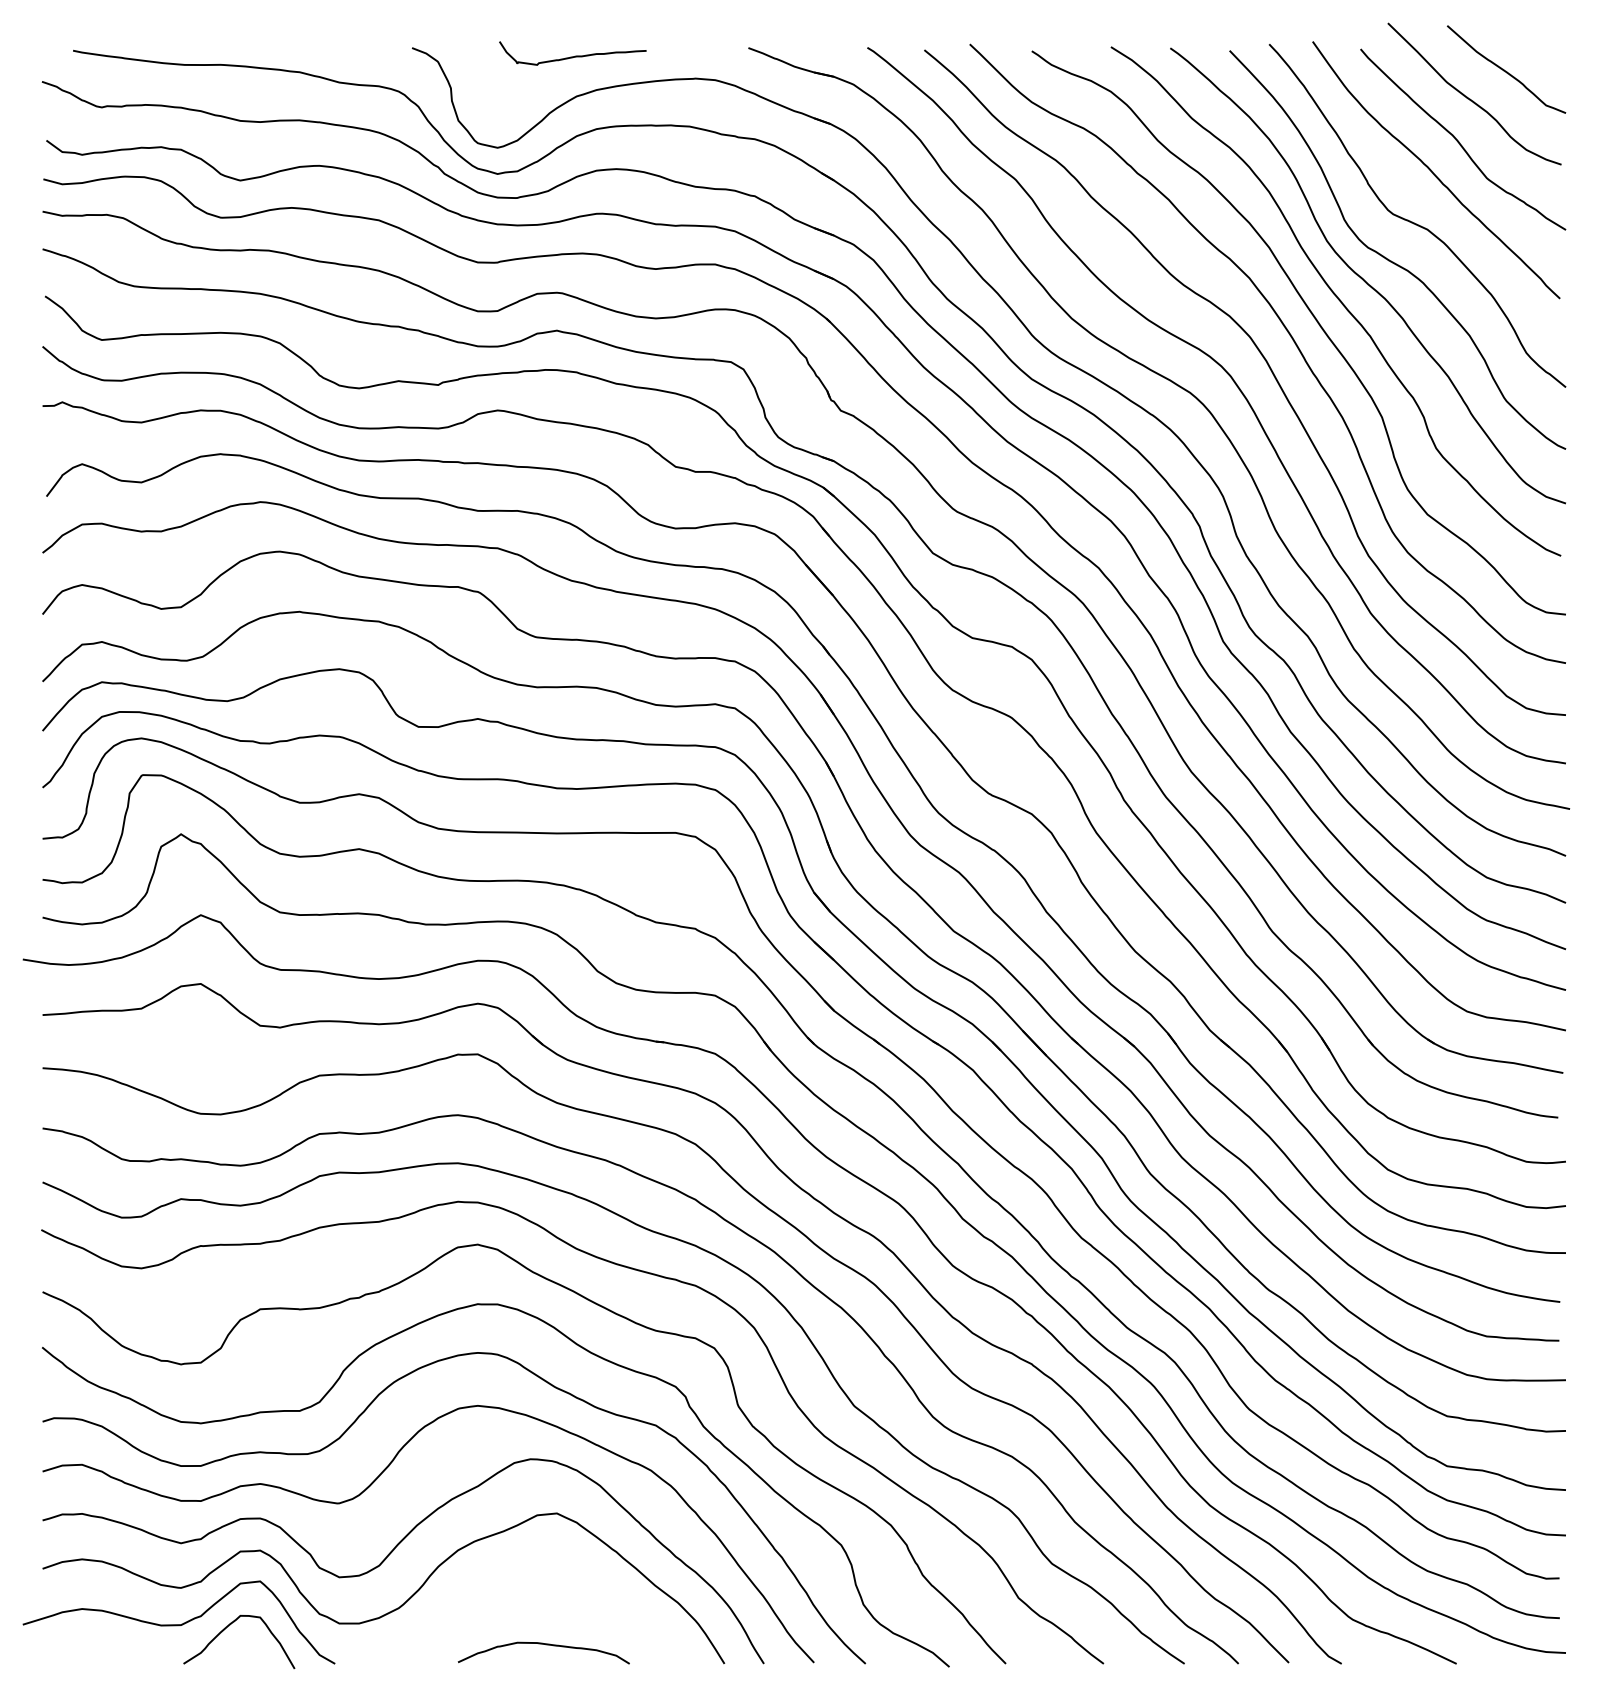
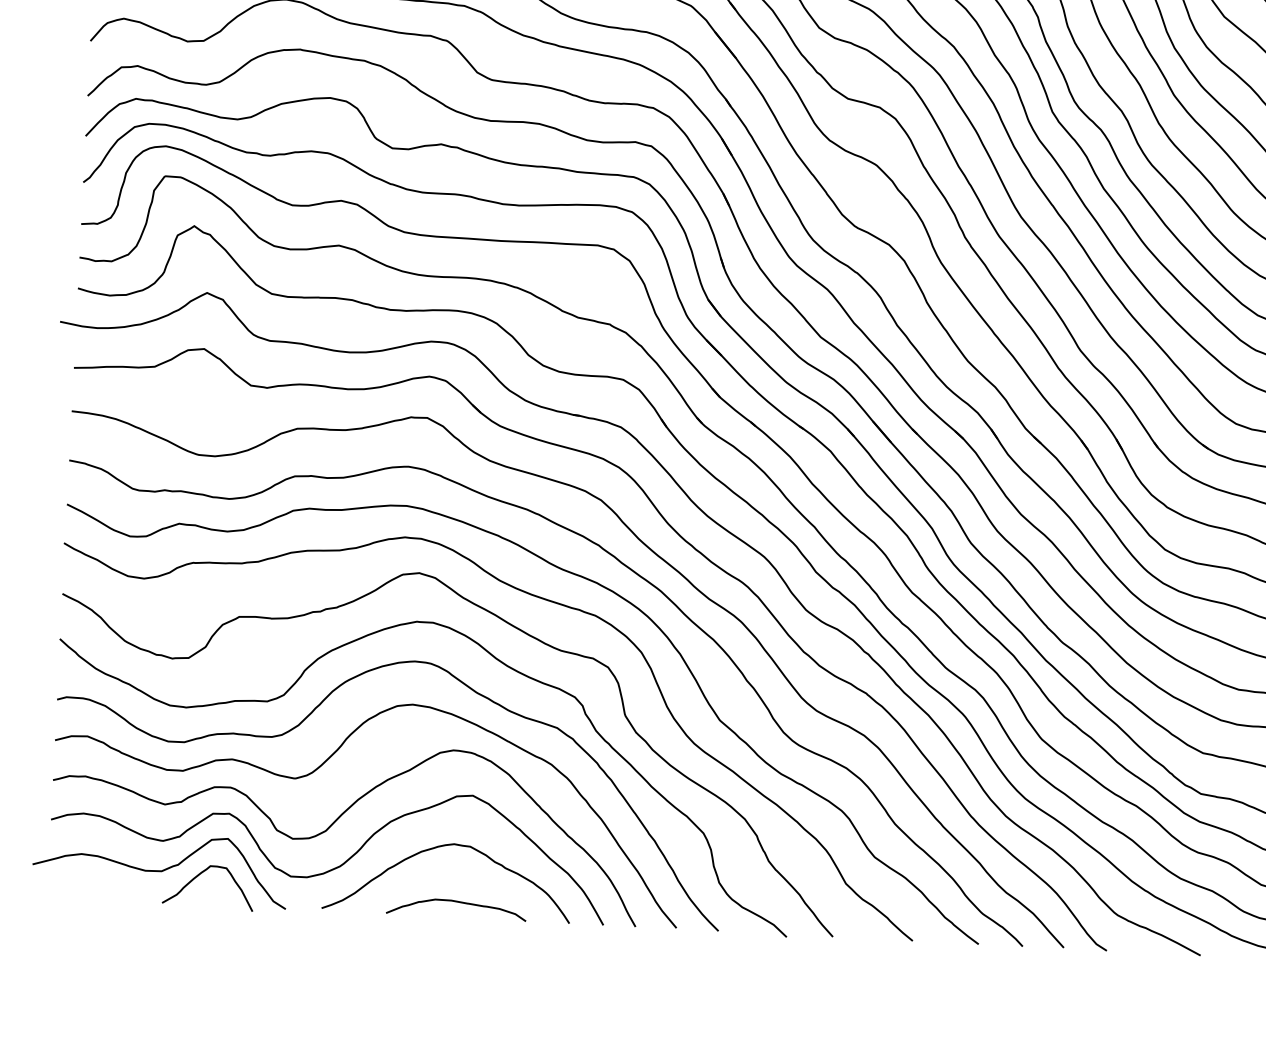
curve: (520, 1578) -> (440, 847), added

